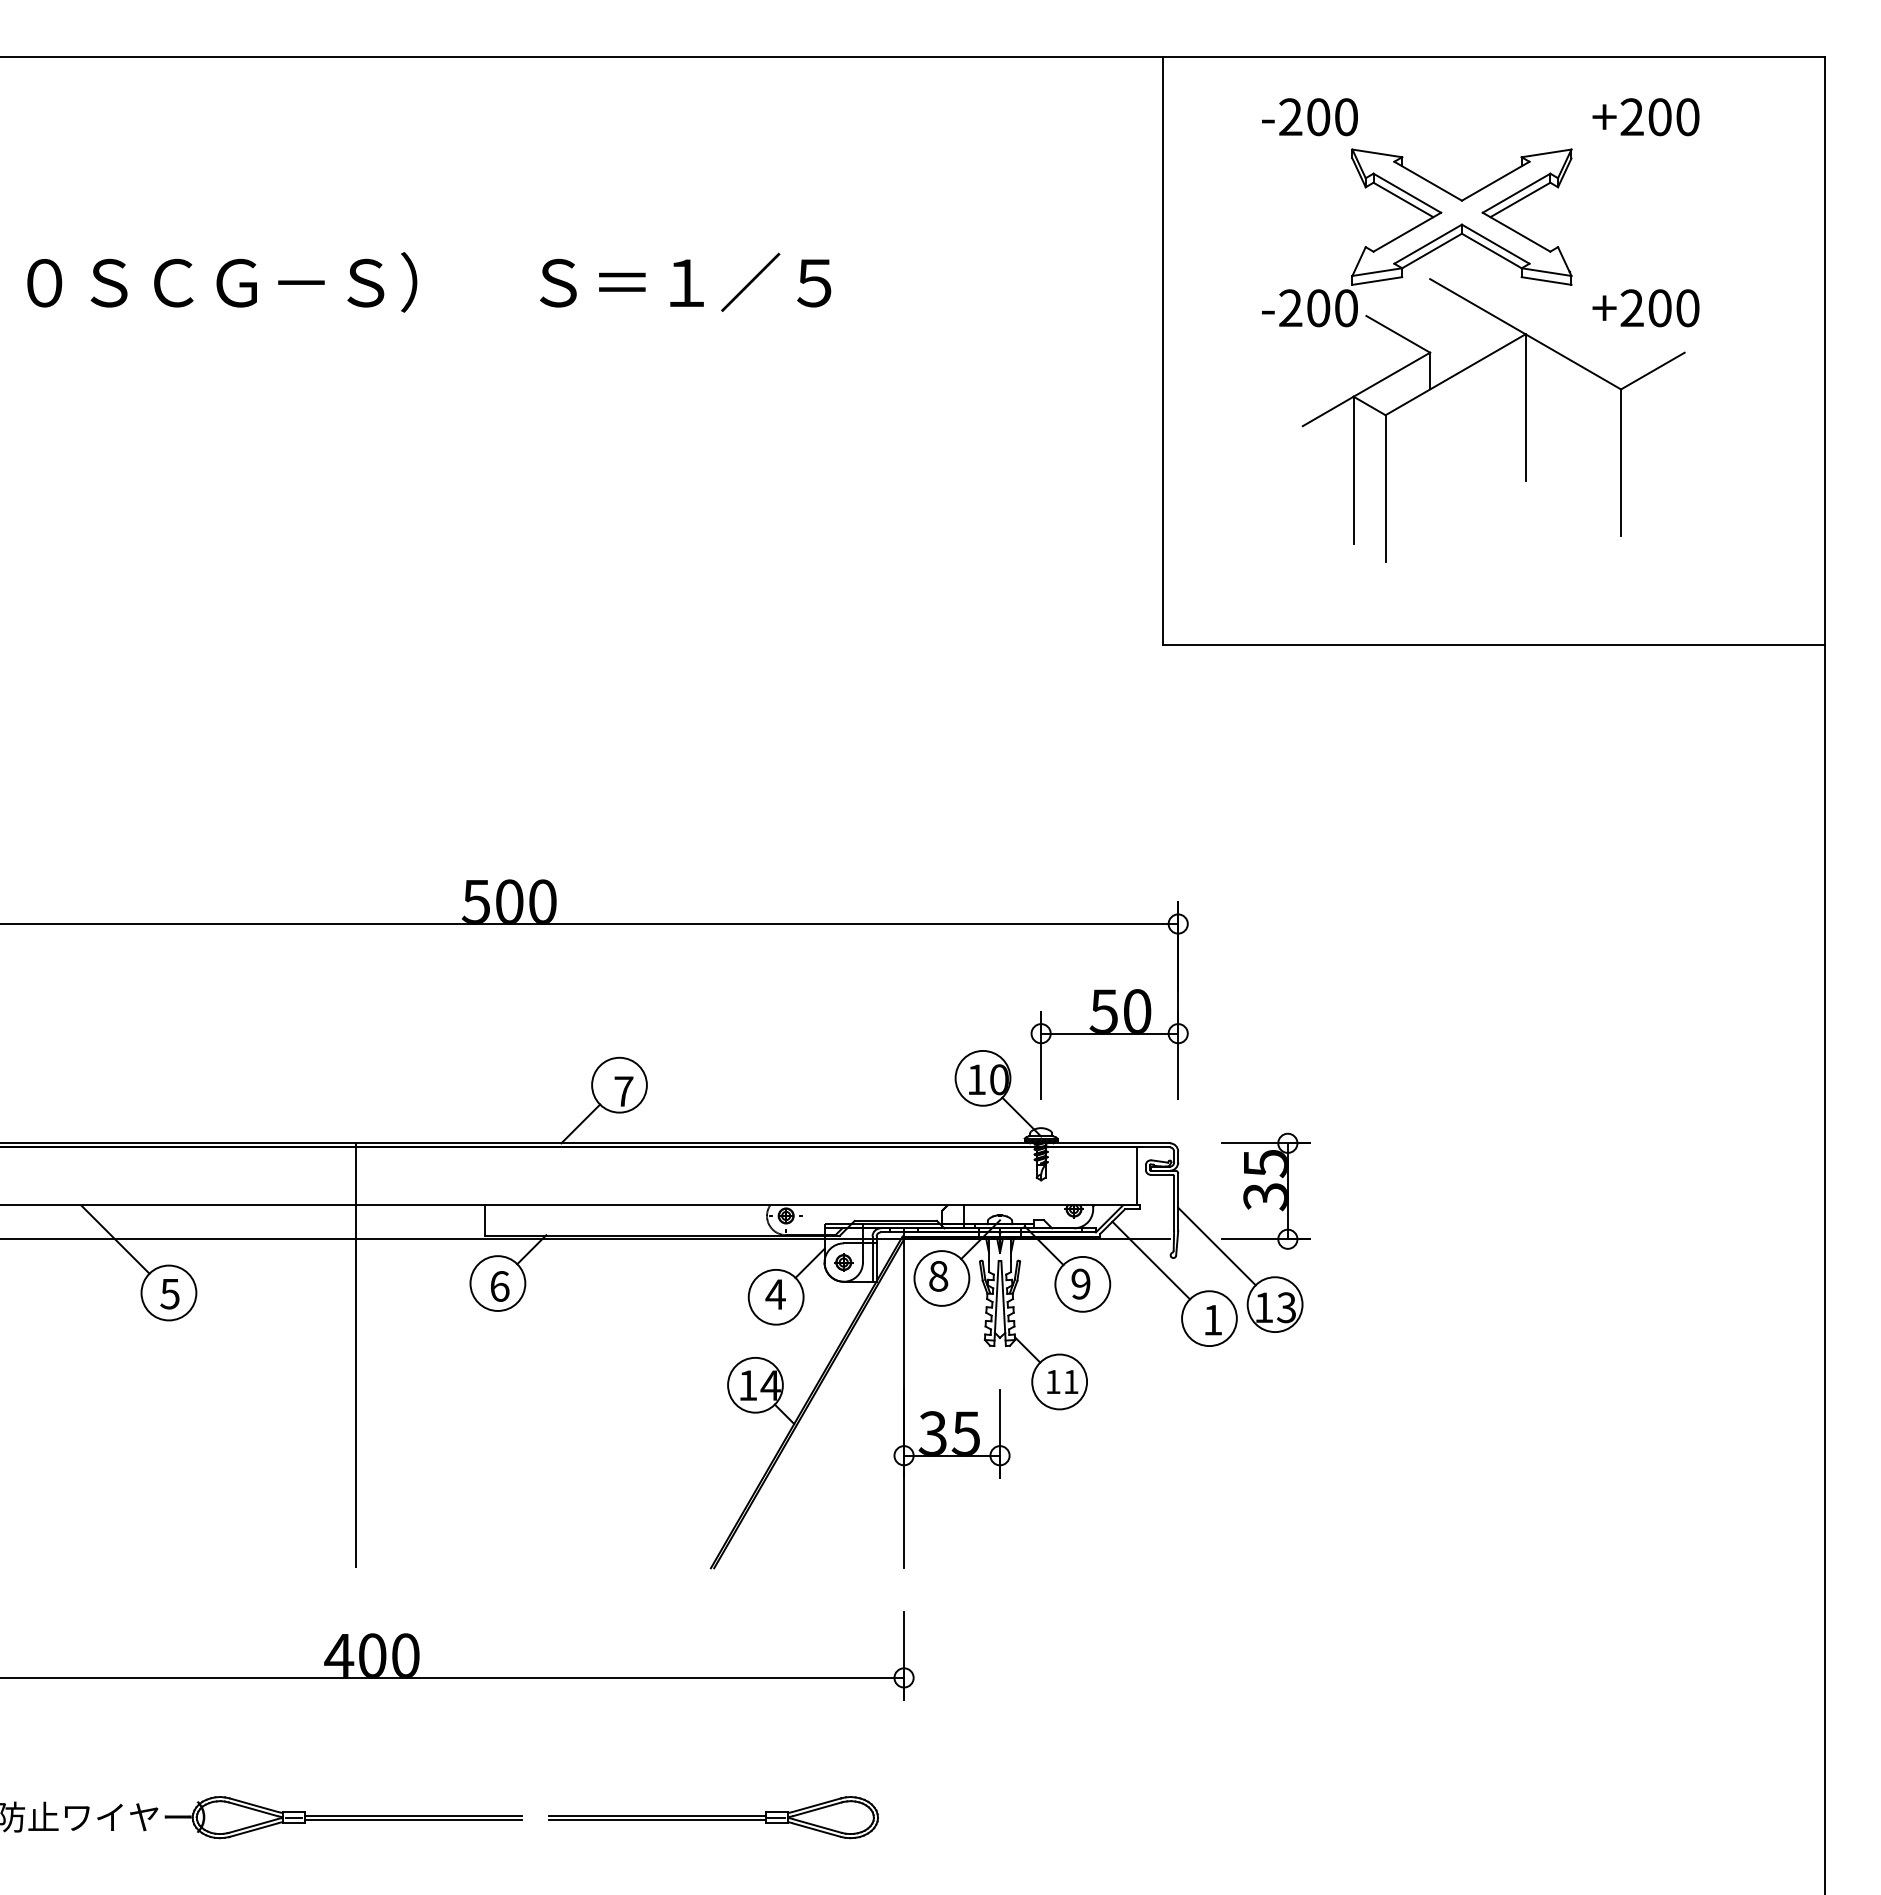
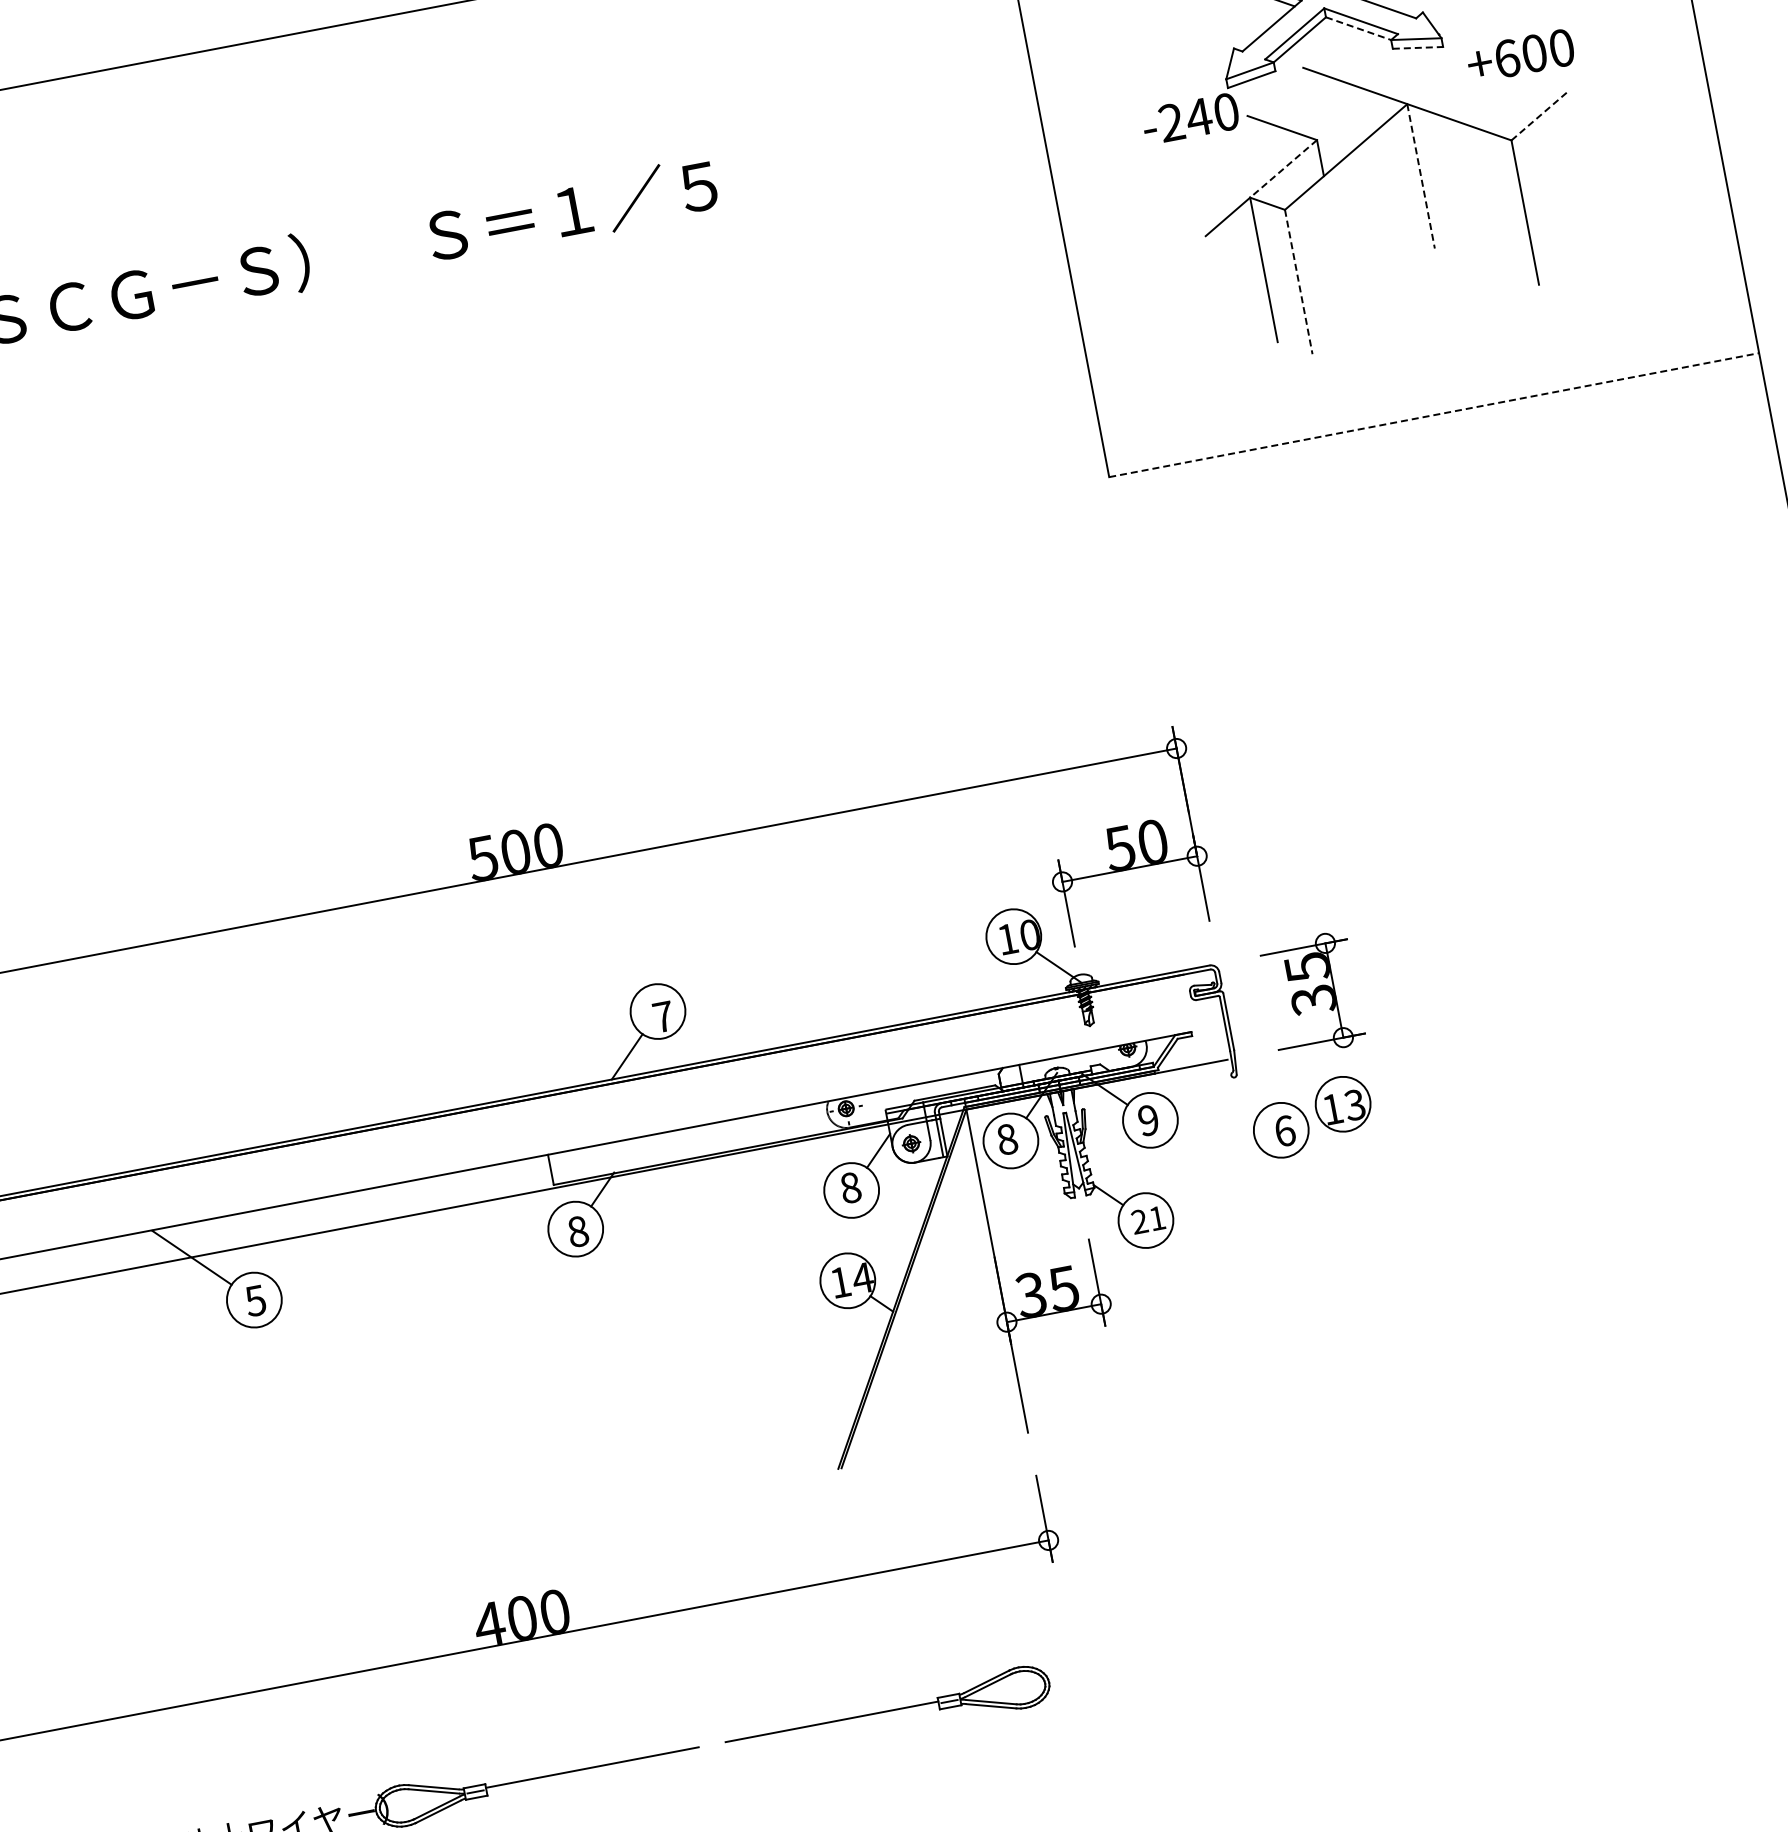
line: (1491, 251) -> (1358, 29), solid -> dashed
line: (1547, 281) -> (1418, 48), solid -> dashed
text: (1318, 308) -> (1199, 117), -200 -> -240
text: (1632, 308) -> (1507, 58), +200 -> +600
line: (1652, 371) -> (1538, 116), solid -> dashed
line: (1391, 374) -> (1283, 168), solid -> dashed
line: (1525, 408) -> (1421, 177), solid -> dashed
line: (1385, 489) -> (1298, 282), solid -> dashed
line: (1493, 644) -> (1433, 414), solid -> dashed
line: (1137, 1176) -> (1183, 1004), removed
line: (1216, 1246) -> (1274, 1058), removed
line: (1151, 1260) -> (1213, 1084), removed
text: (499, 1286) -> (577, 1231), 6 -> 8
text: (775, 1294) -> (850, 1187), 4 -> 8
text: (1213, 1319) -> (1285, 1130), 1 -> 6
line: (355, 1355) -> (449, 1326), removed
text: (1052, 1381) -> (1138, 1221), 11 -> 21
line: (413, 1819) -> (593, 1771), removed
line: (657, 1819) -> (832, 1725), removed

